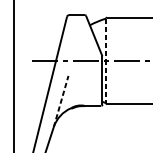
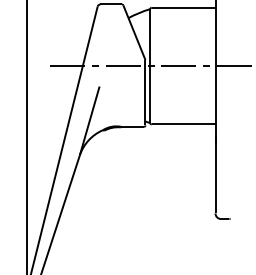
line: (106, 61) -> (150, 66), dashed -> solid
line: (60, 101) -> (89, 121), dashed -> solid

